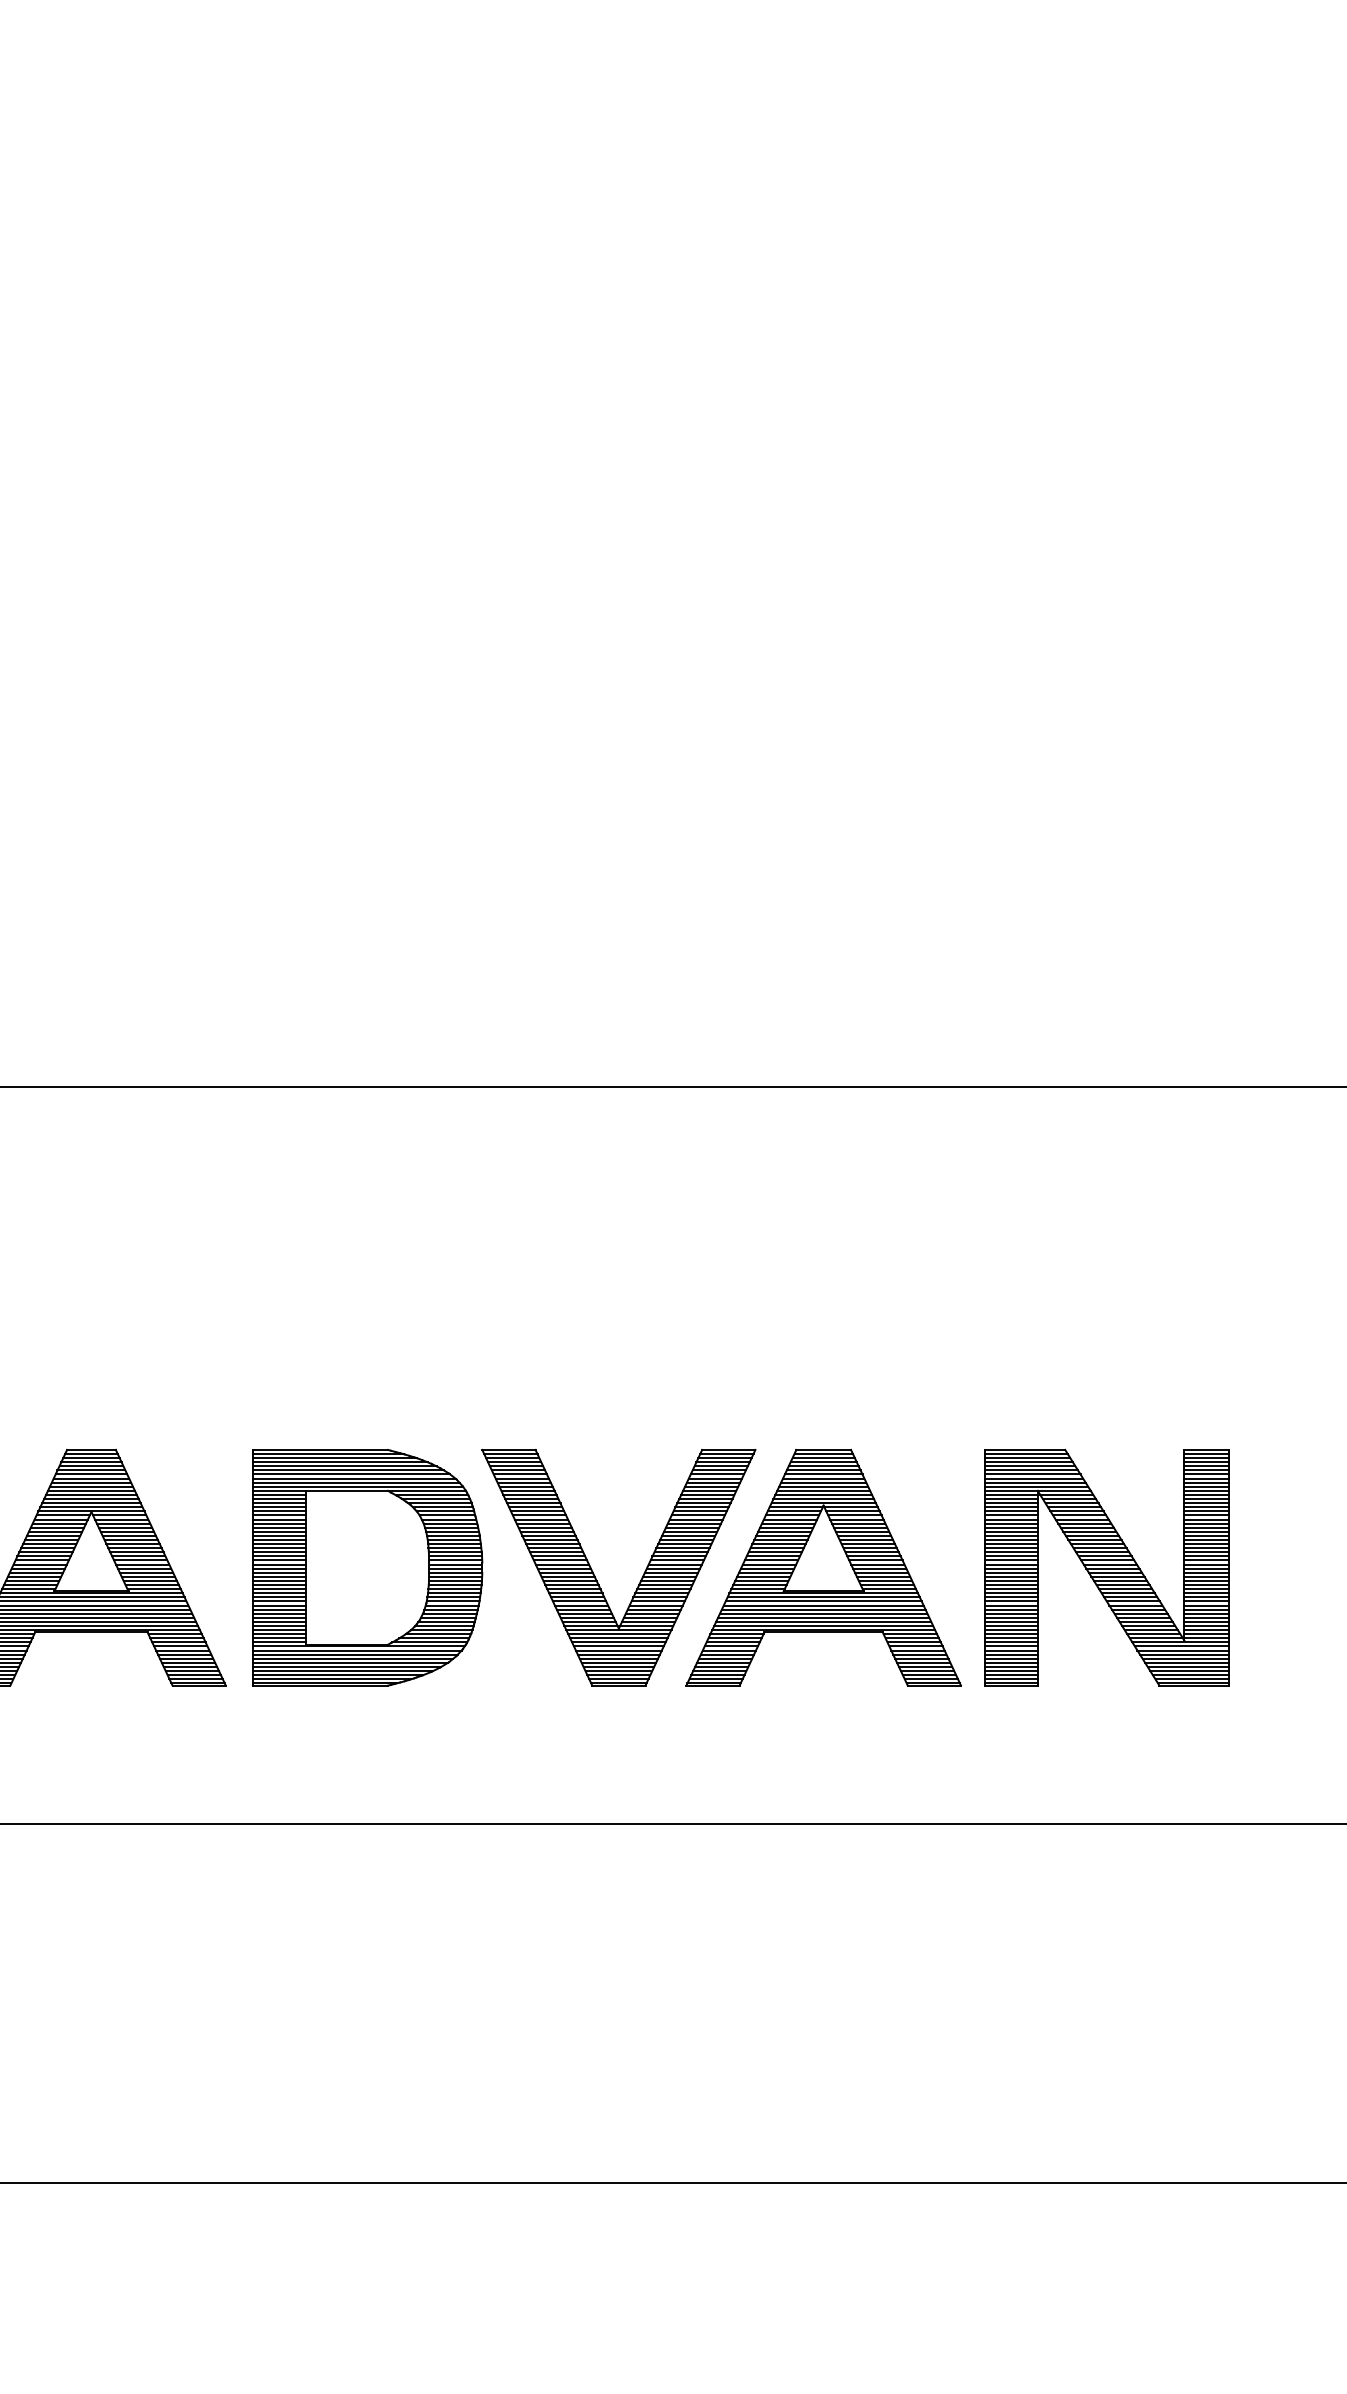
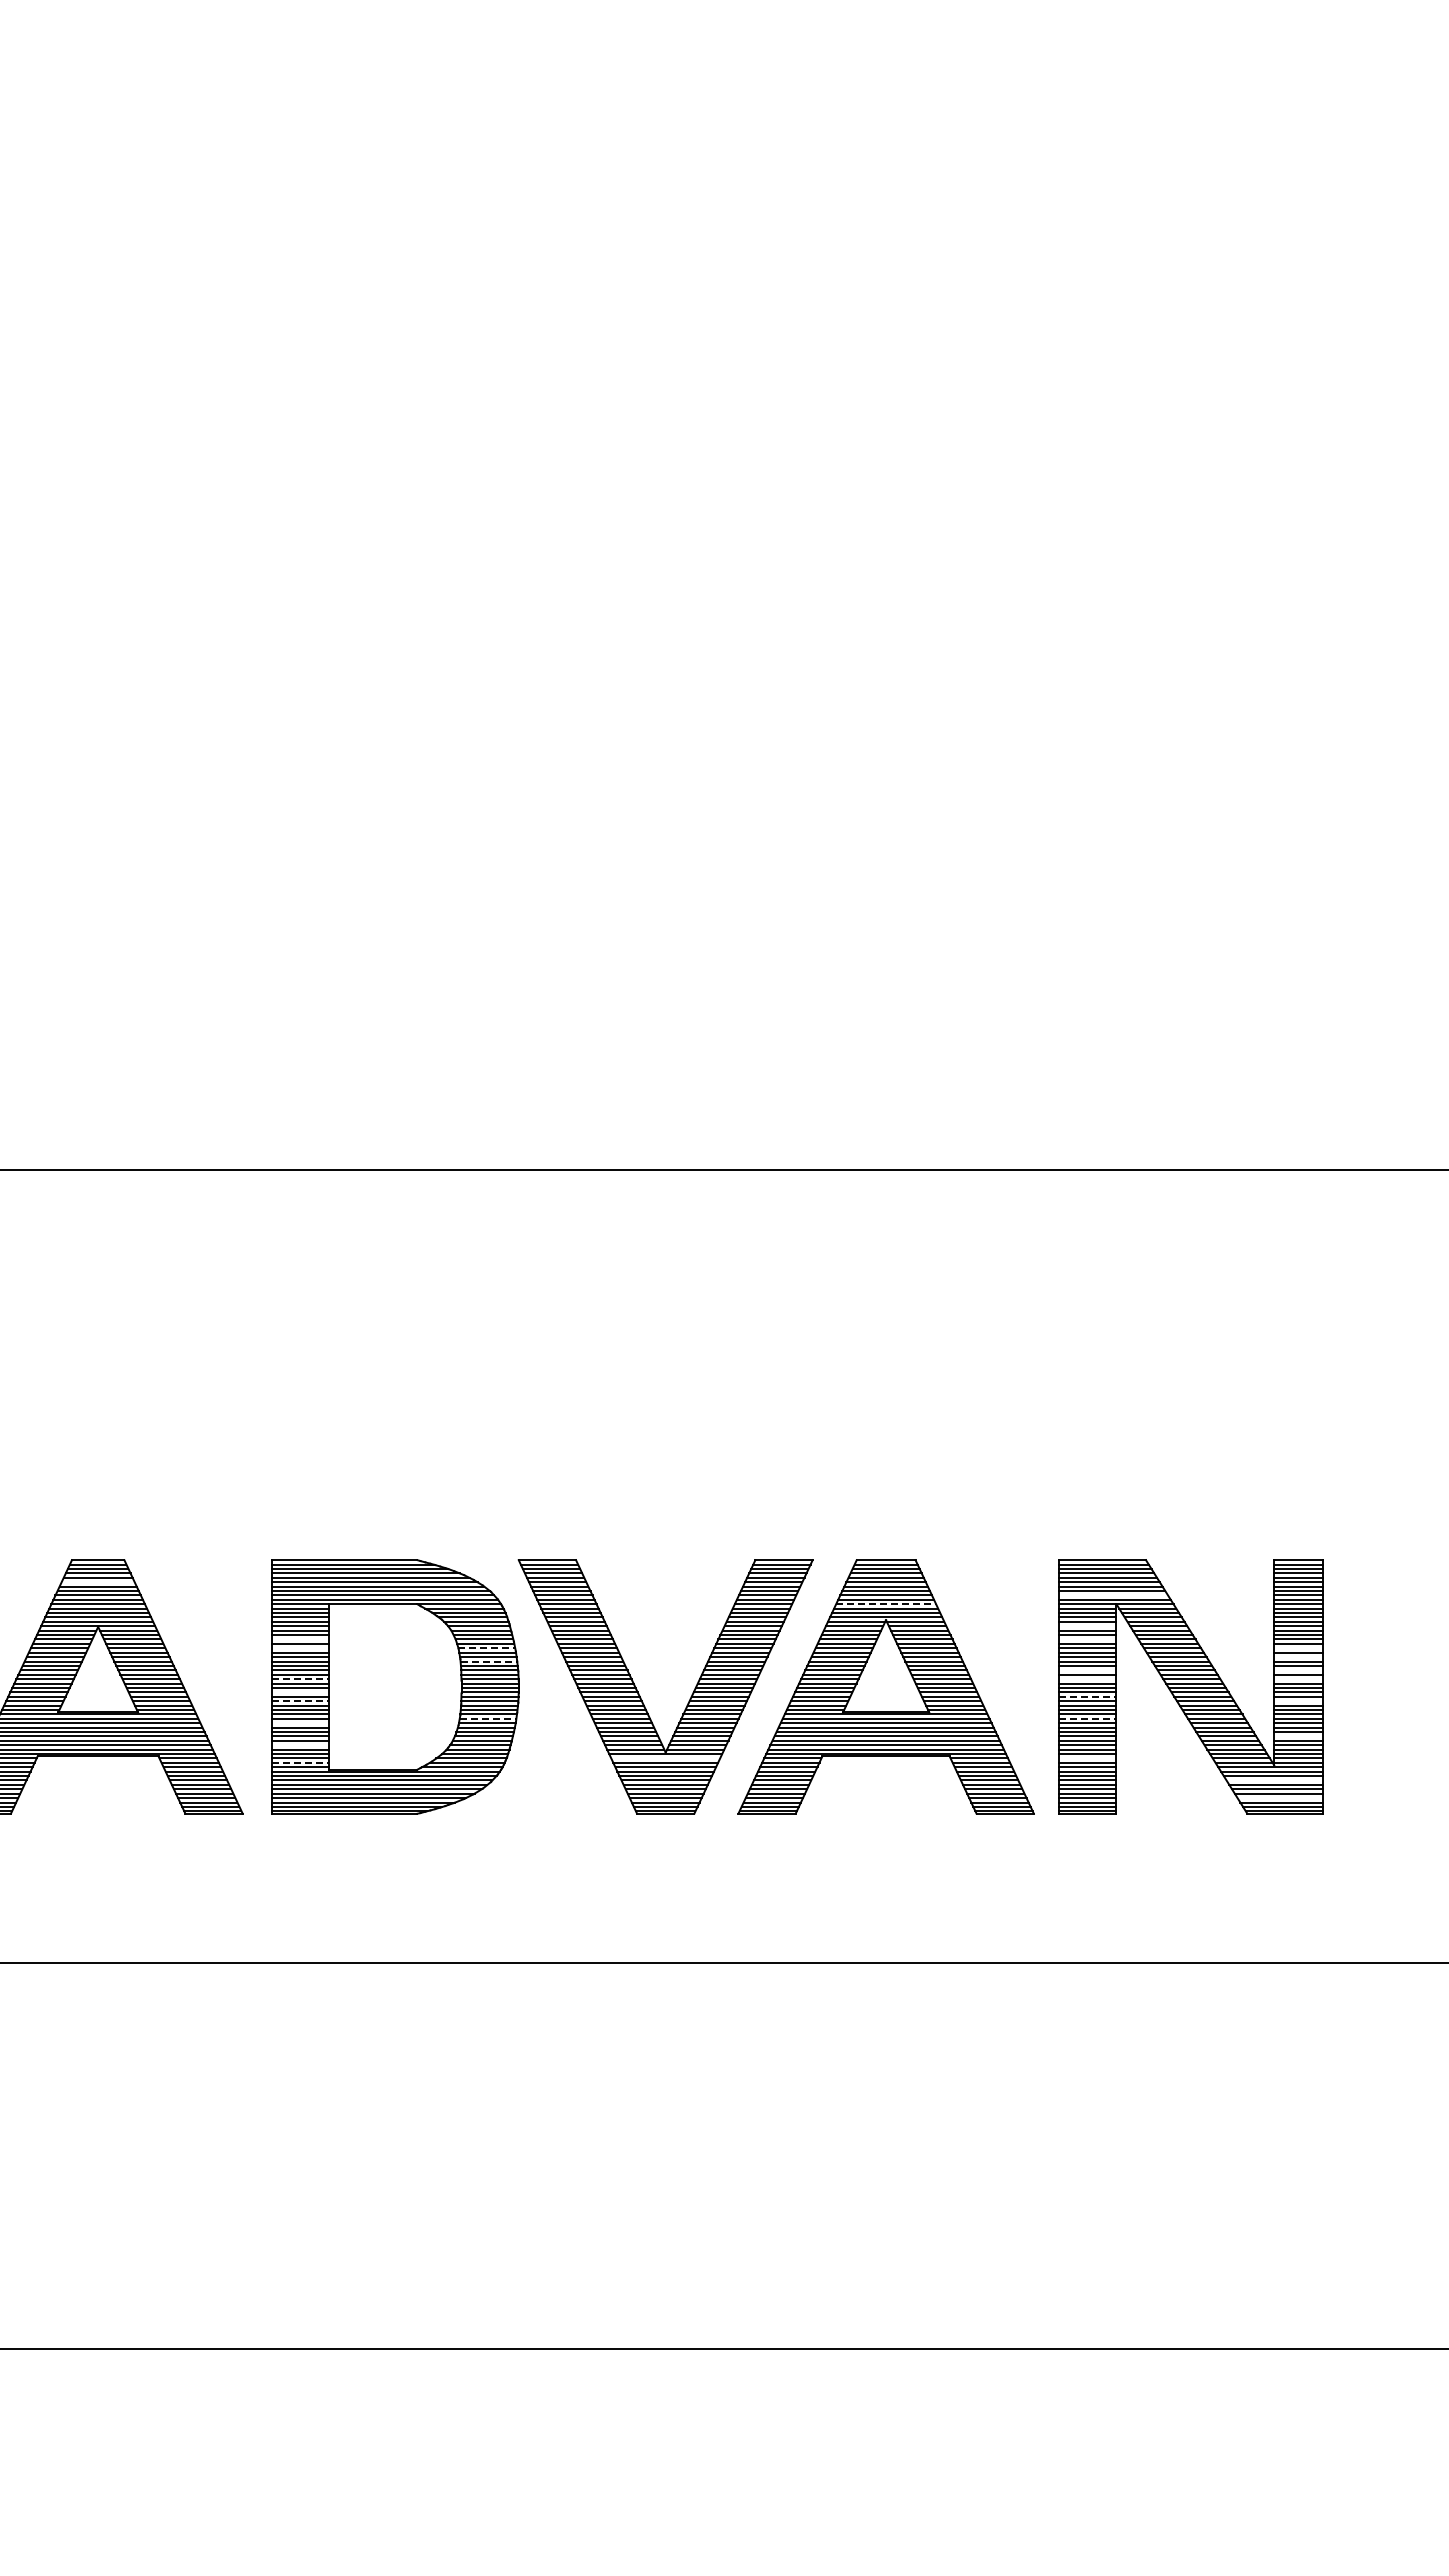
line: (90, 1470) -> (97, 1582), removed
line: (1034, 1482) -> (1113, 1595), removed
line: (824, 1491) -> (886, 1604), solid -> dashed
line: (1010, 1511) -> (1087, 1626), removed
line: (279, 1523) -> (300, 1639), removed
line: (1010, 1523) -> (1087, 1639), removed
line: (279, 1532) -> (300, 1648), removed
line: (453, 1532) -> (487, 1648), solid -> dashed
line: (1206, 1532) -> (1298, 1648), removed
line: (1206, 1540) -> (1298, 1657), removed
line: (455, 1544) -> (489, 1661), solid -> dashed
line: (1010, 1552) -> (1087, 1670), removed
line: (1206, 1552) -> (1298, 1670), removed
line: (279, 1560) -> (300, 1679), solid -> dashed
line: (1010, 1560) -> (1087, 1679), removed
line: (1206, 1560) -> (1298, 1679), removed
line: (279, 1572) -> (300, 1692), removed
line: (1010, 1576) -> (1087, 1696), solid -> dashed
line: (279, 1581) -> (300, 1701), solid -> dashed
line: (1206, 1581) -> (1298, 1701), removed
line: (454, 1597) -> (488, 1718), solid -> dashed
line: (1010, 1597) -> (1087, 1718), solid -> dashed
line: (279, 1601) -> (300, 1723), removed
line: (1206, 1613) -> (1298, 1736), removed
line: (279, 1622) -> (300, 1745), removed
line: (618, 1634) -> (665, 1758), removed
line: (1010, 1634) -> (1087, 1758), removed
line: (279, 1637) -> (300, 1762), solid -> dashed
line: (1184, 1654) -> (1274, 1780), removed
line: (1189, 1671) -> (1279, 1798), removed

